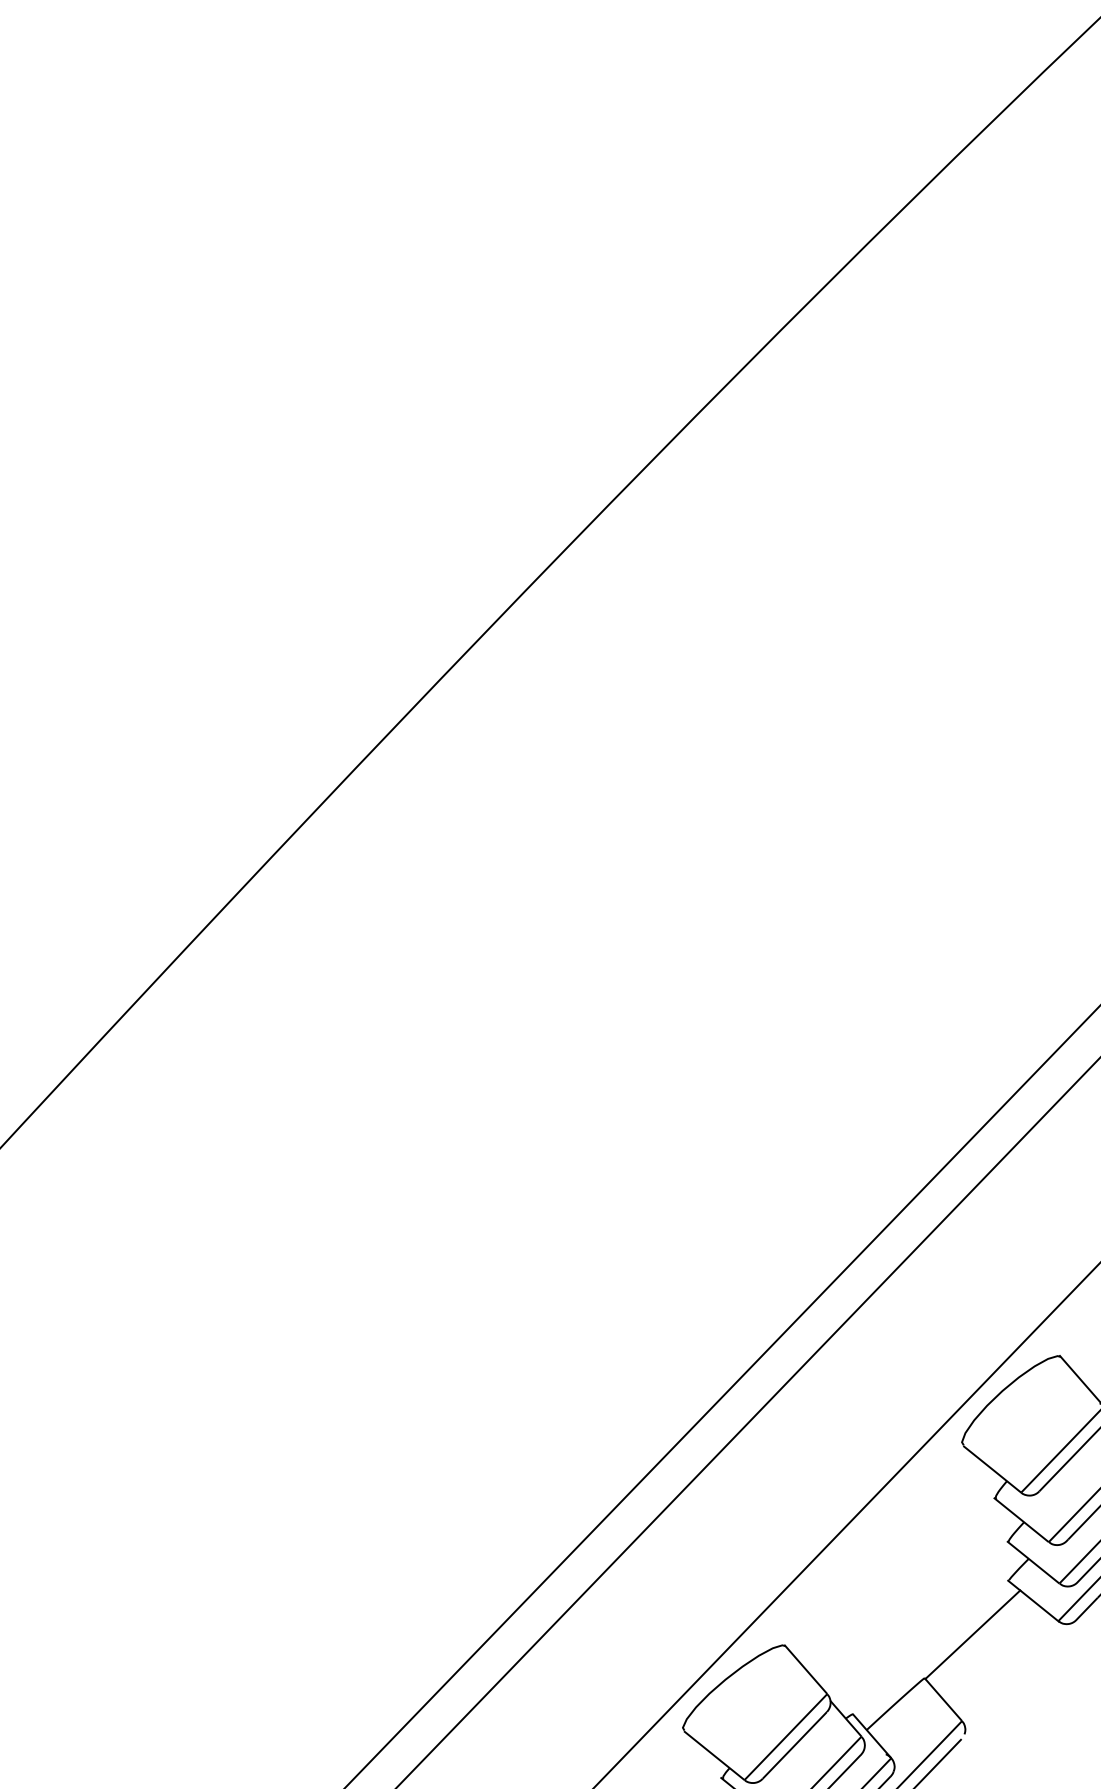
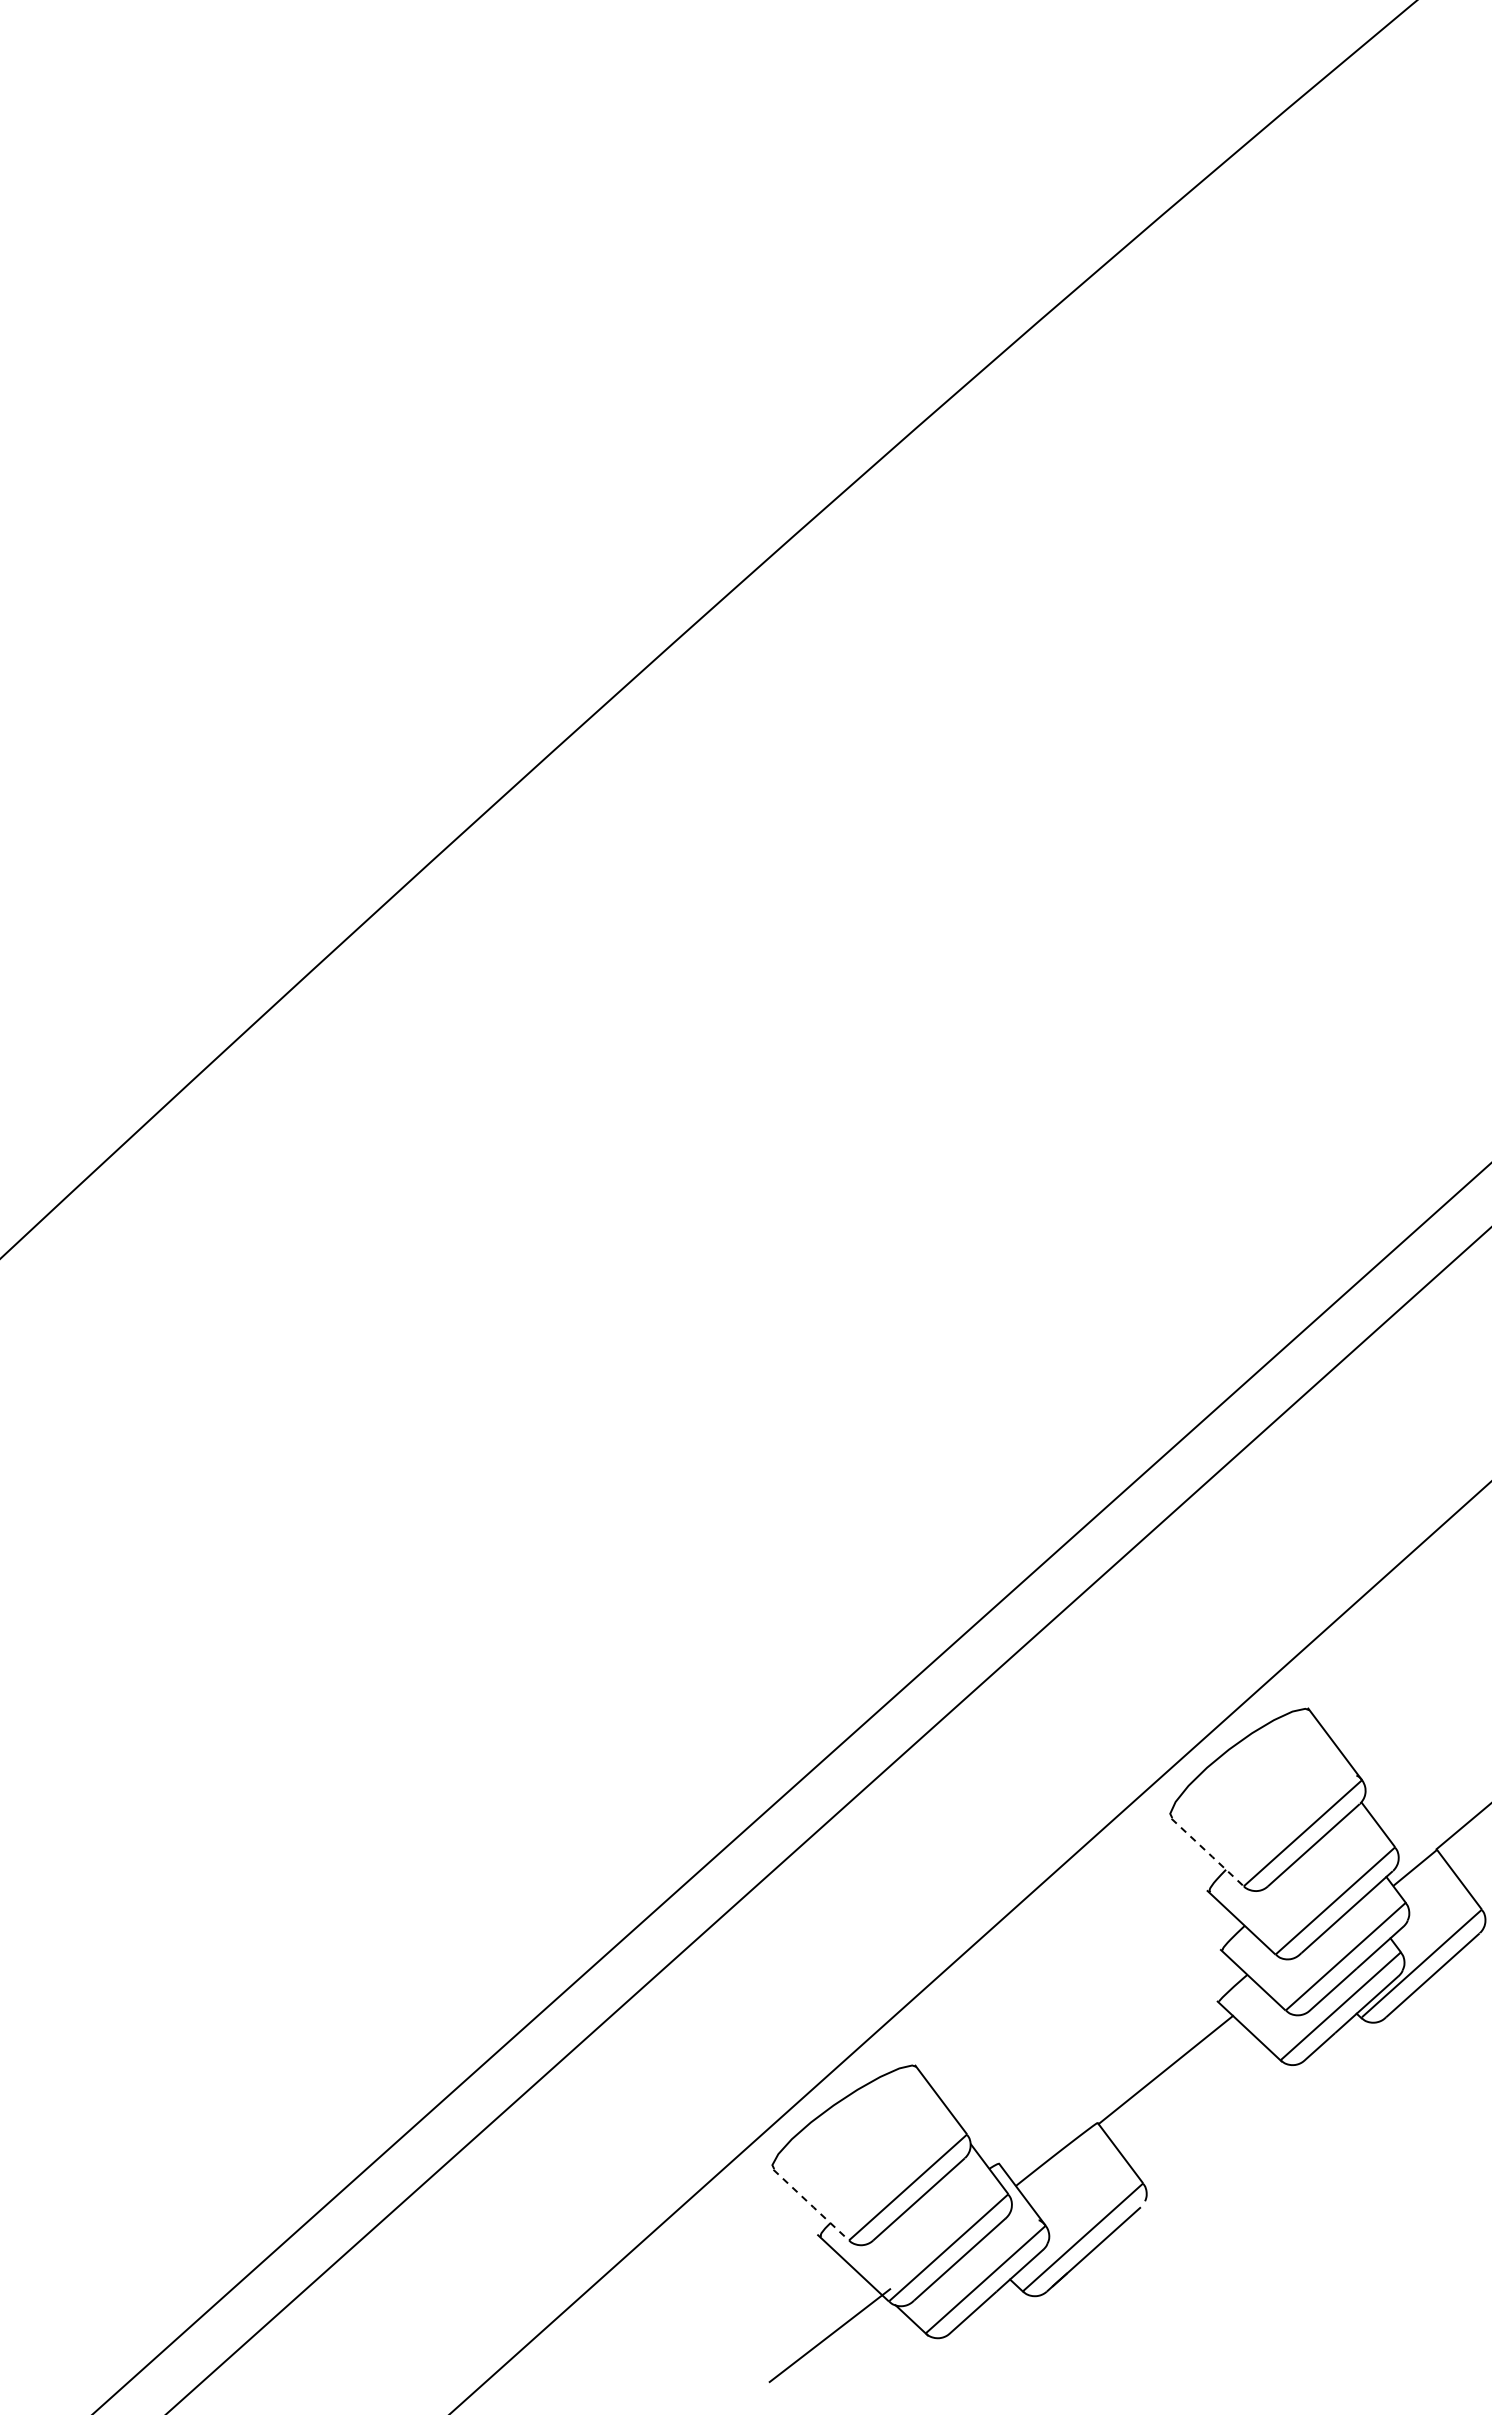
line: (992, 1469) -> (1208, 1852), solid -> dashed
line: (714, 1755) -> (811, 2205), solid -> dashed

